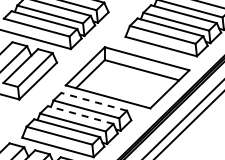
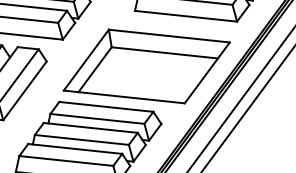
line: (93, 101) -> (105, 106), dashed -> solid
line: (80, 114) -> (90, 127), dashed -> solid

